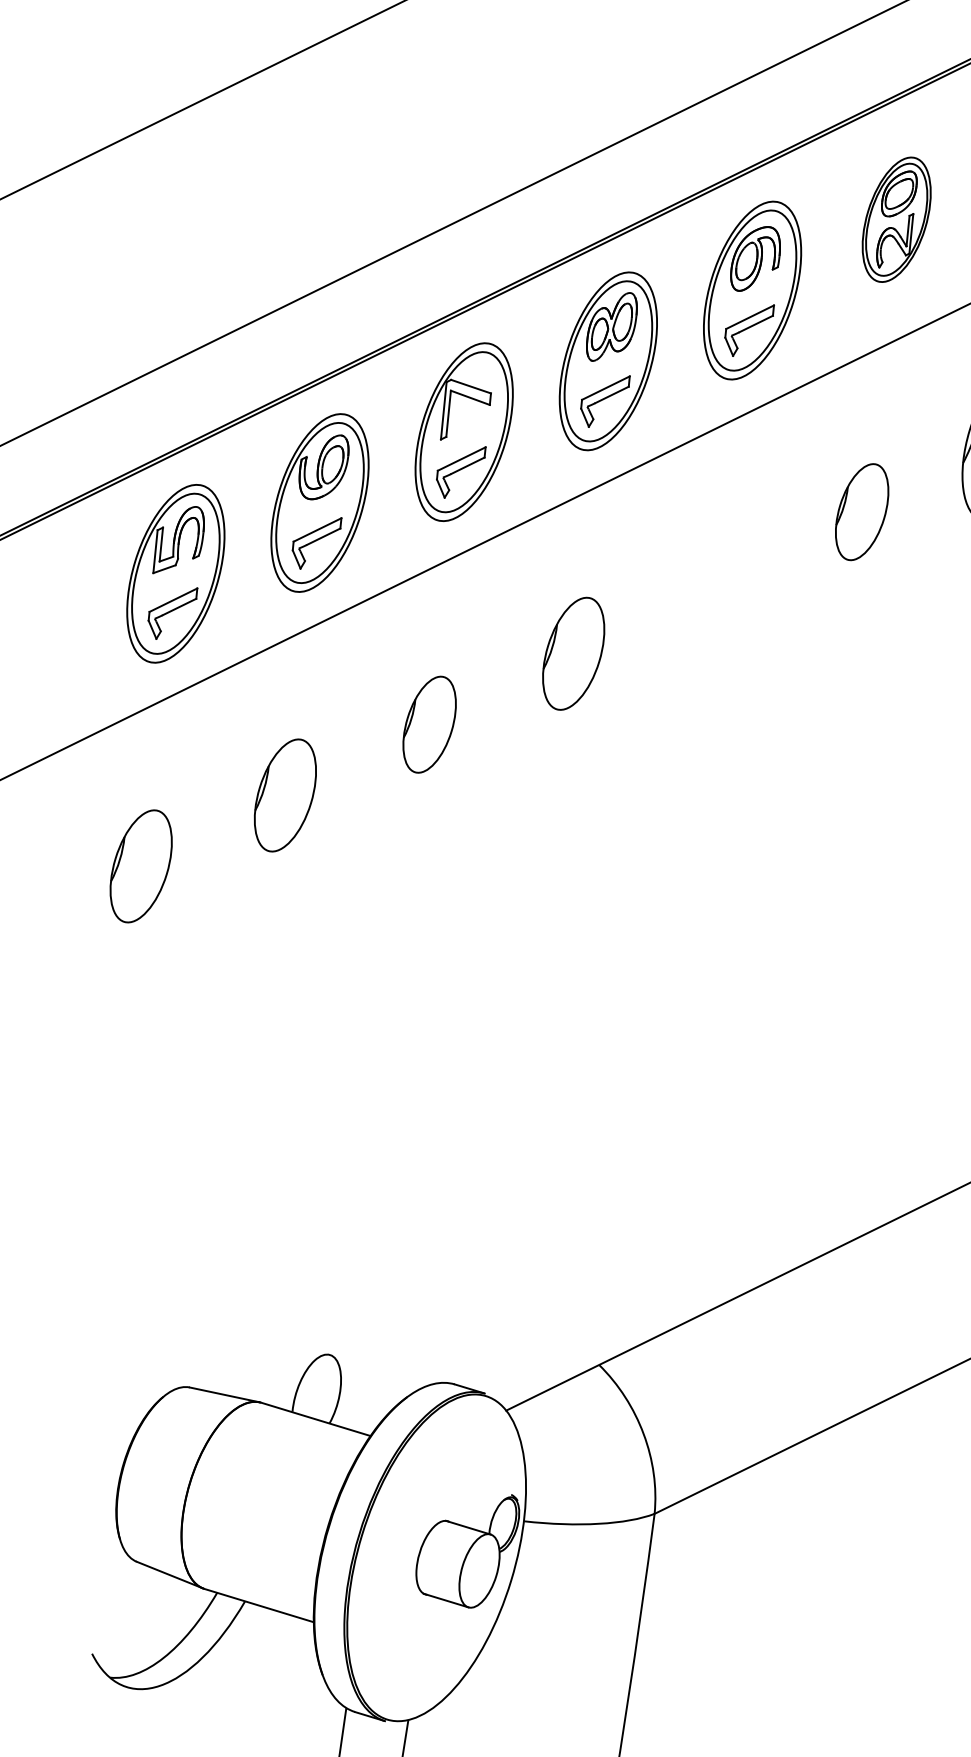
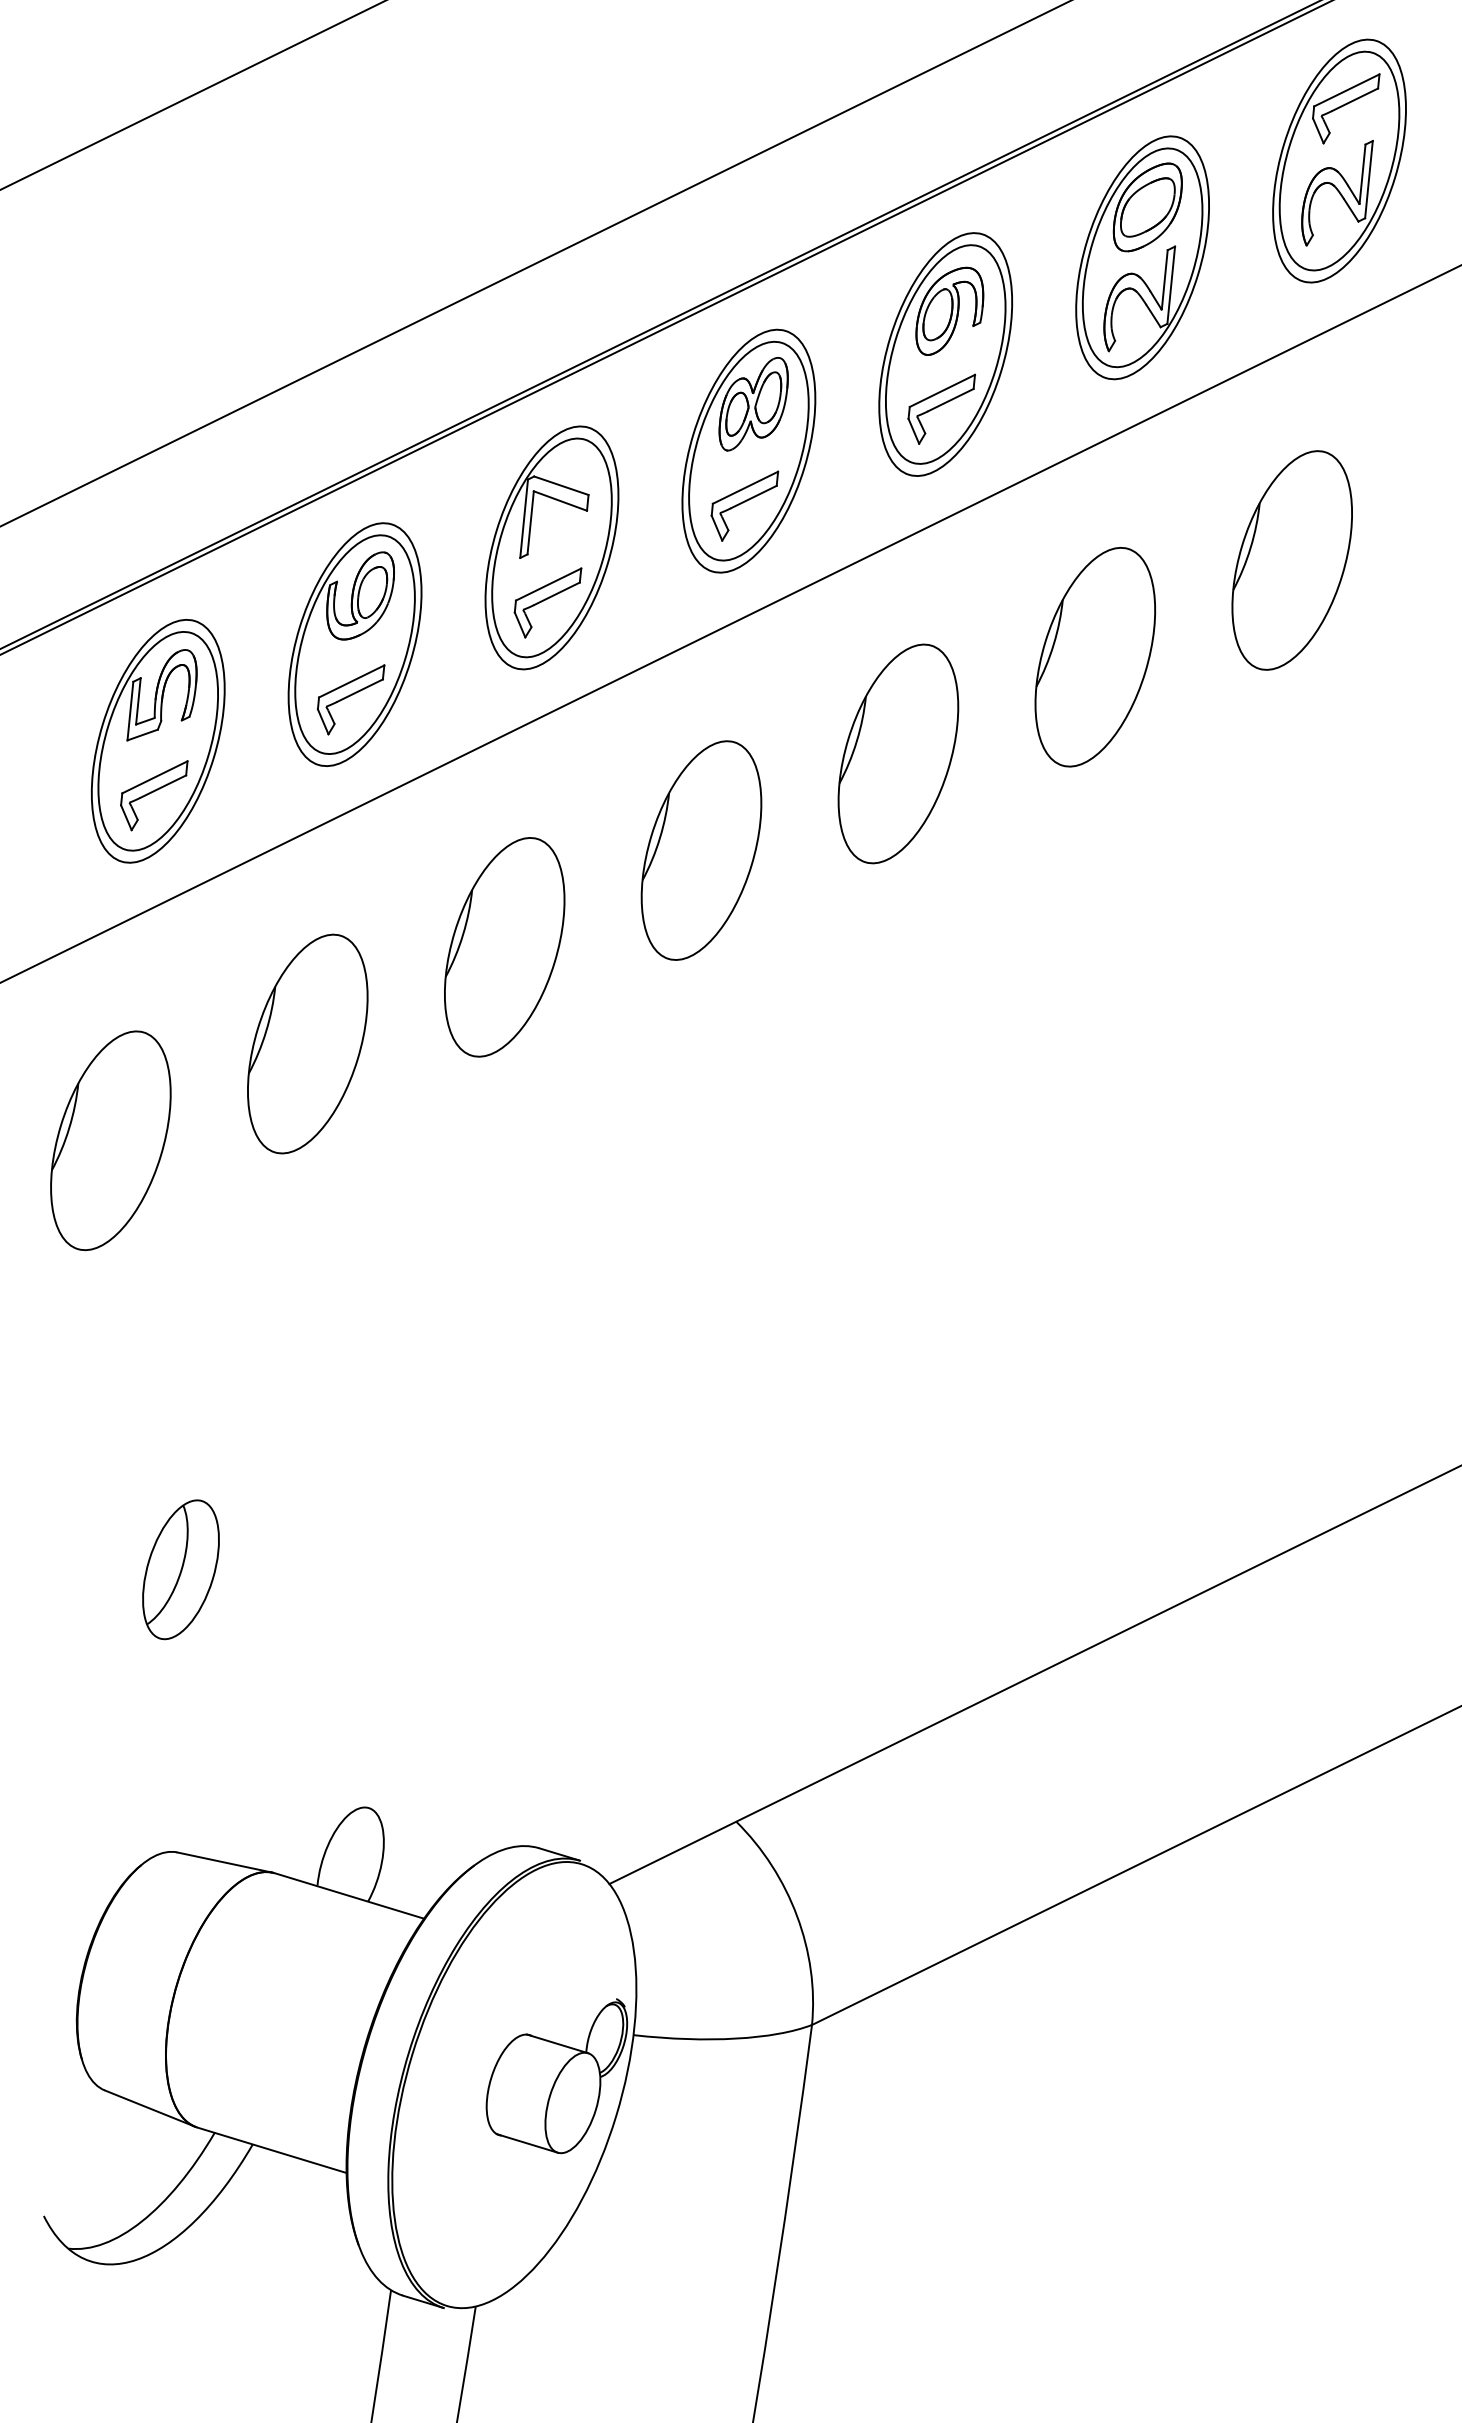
part: (896, 219) -> (1142, 257), size x1.43
part: (862, 511) -> (1095, 656), size x1.67
part: (717, 582) -> (898, 753), added
part: (573, 653) -> (701, 850), size x1.43
part: (429, 724) -> (504, 947), size x1.67
part: (285, 795) -> (307, 1043), size x1.43
part: (140, 866) -> (110, 1140), size x1.43
part: (192, 1180) -> (180, 1569), added

